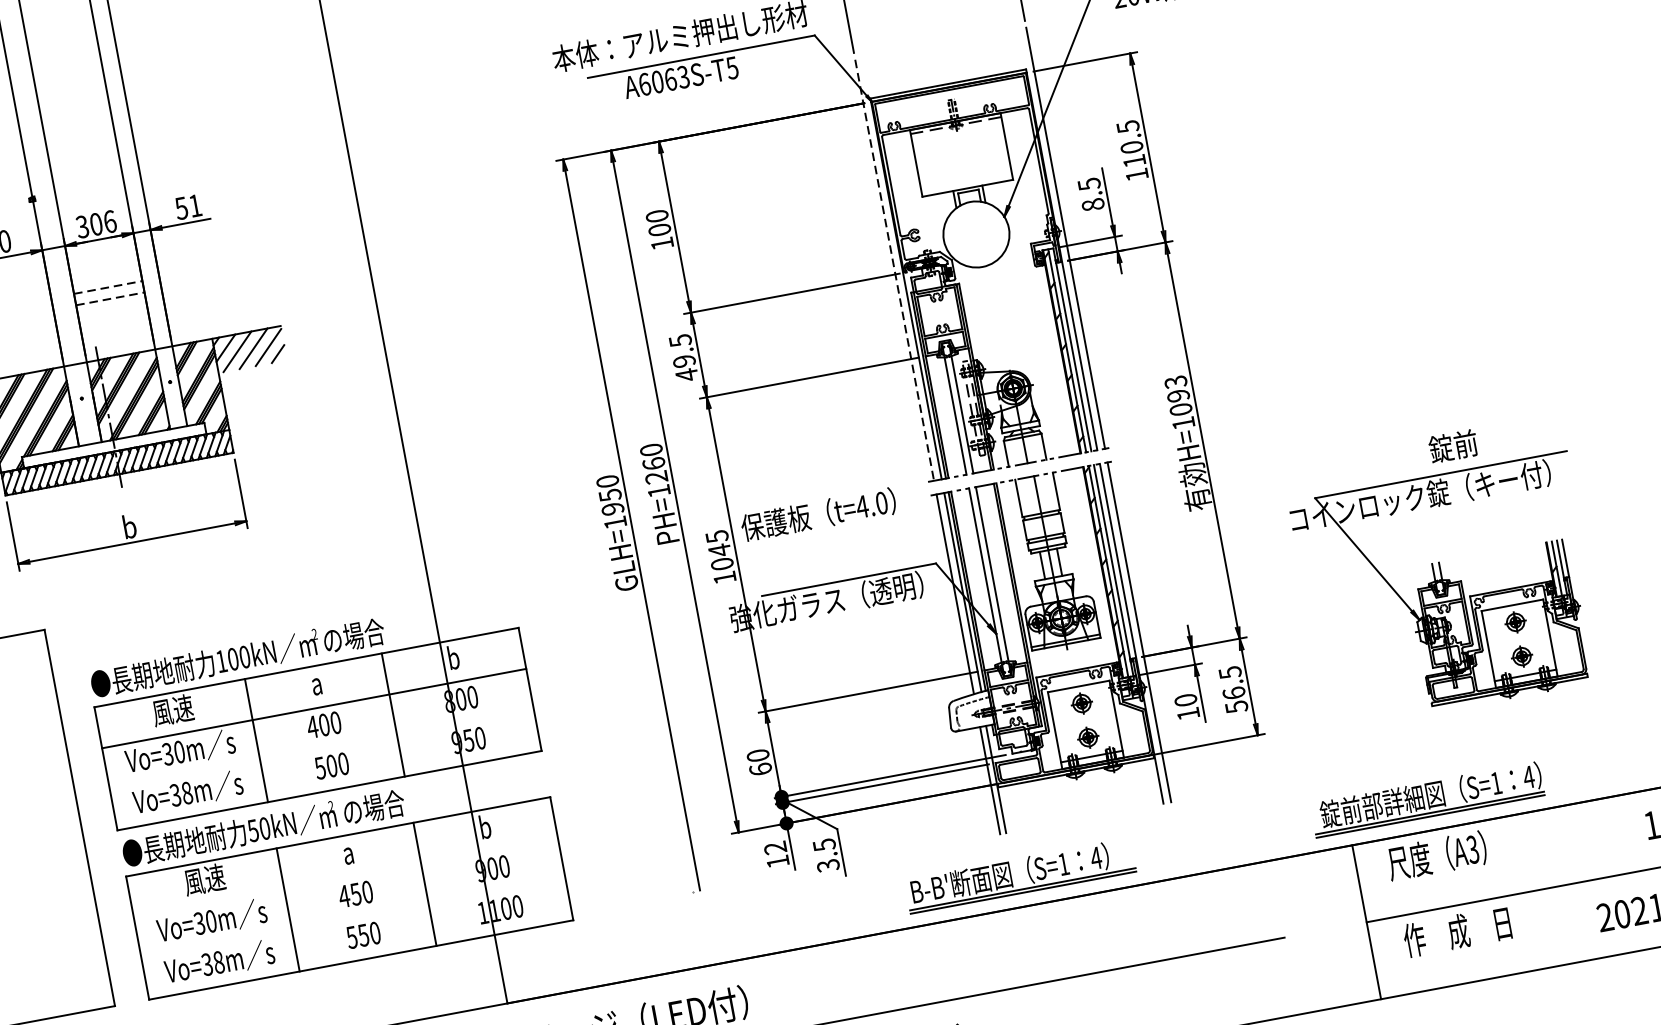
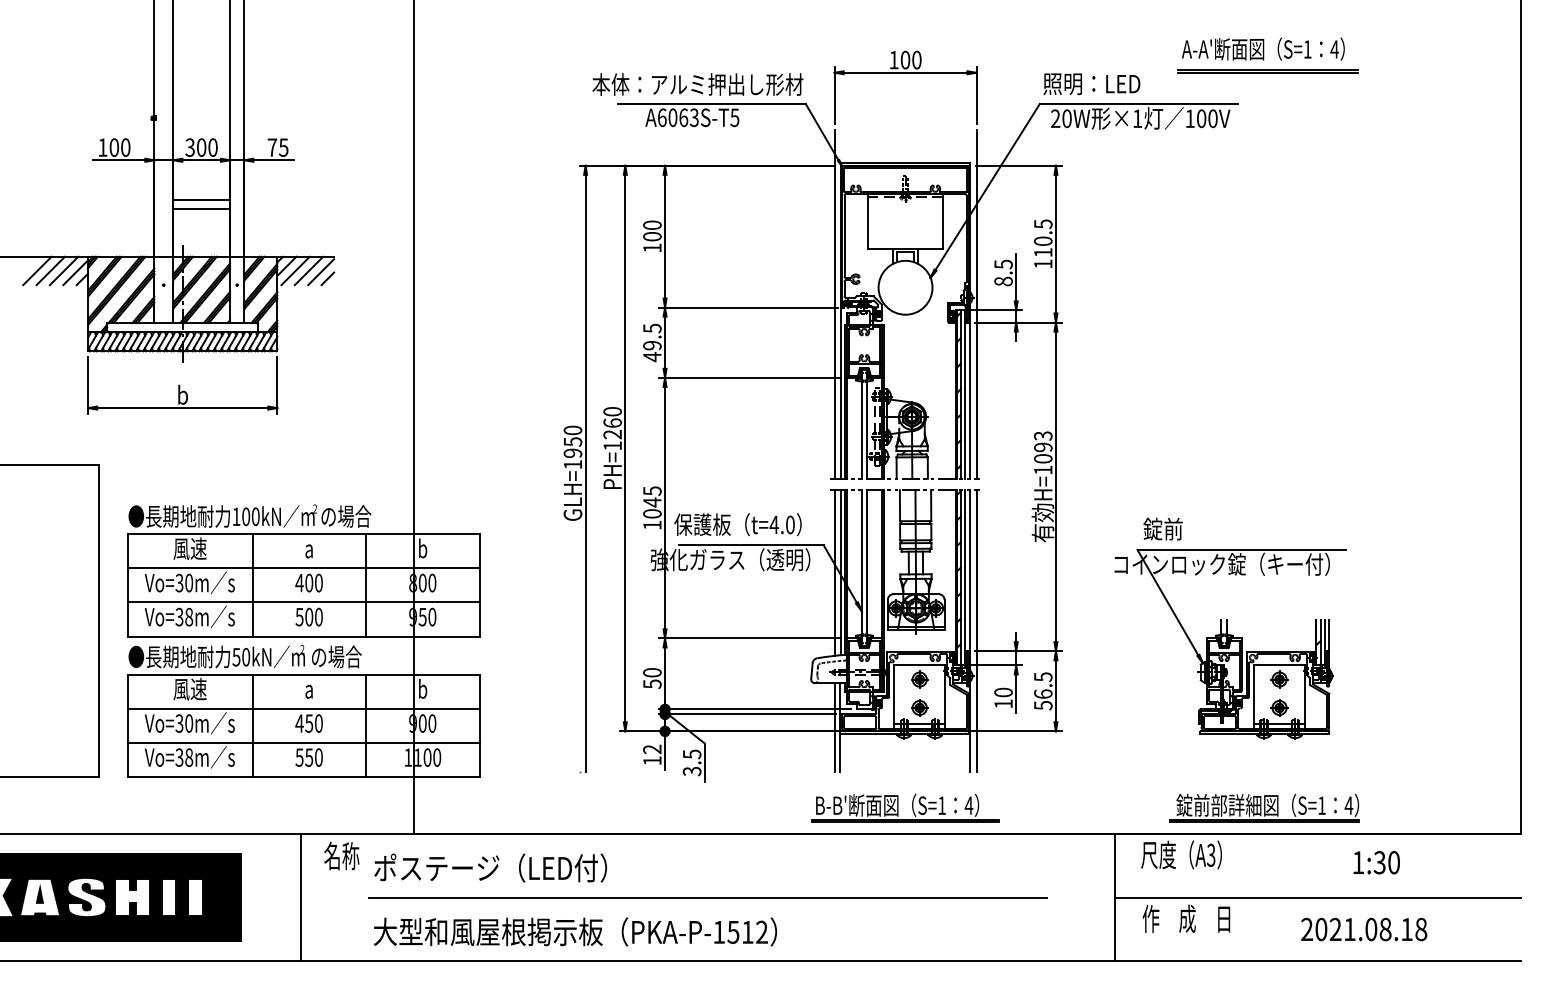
text: (187, 207) -> (277, 147), 51 -> 75
text: (109, 221) -> (212, 147), 306 -> 300
line: (894, 270) -> (834, 304), dashed -> solid
line: (109, 287) -> (202, 200), dashed -> solid
line: (111, 298) -> (202, 209), dashed -> solid
text: (1452, 445) -> (1162, 528), moved
text: (817, 514) -> (737, 524), moved
line: (321, 749) -> (303, 602), added
text: (760, 769) -> (652, 684), 60 -> 50
part: (1427, 798) -> (1264, 807), moved
part: (1011, 876) -> (898, 807), moved
line: (345, 877) -> (303, 708), added
line: (353, 918) -> (303, 742), added

